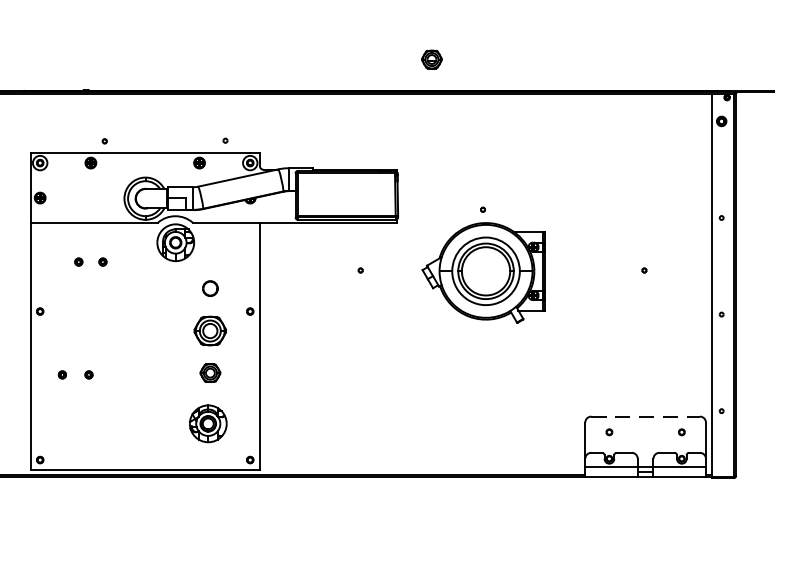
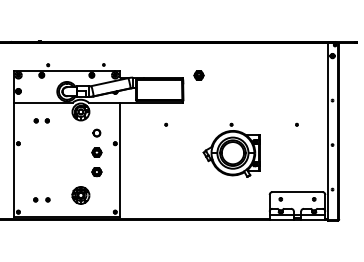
part: (430, 59) -> (198, 75), moved
part: (482, 263) -> (231, 149), moved
part: (209, 330) -> (96, 152), size x0.62
part: (74, 374) -> (41, 199), moved
line: (647, 417) -> (298, 192), dashed -> solid
part: (207, 423) -> (80, 195), moved

